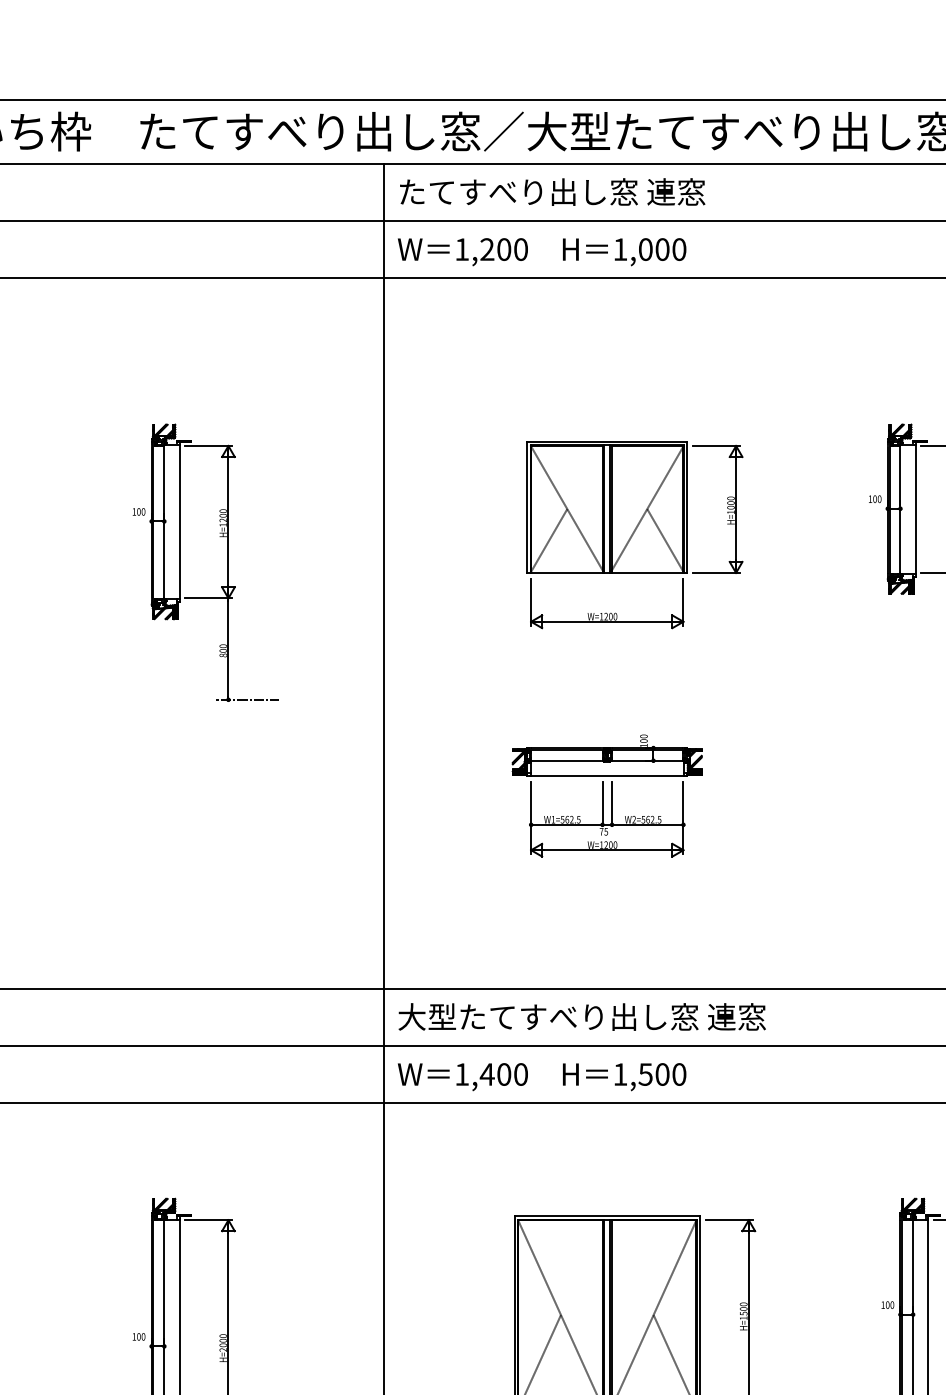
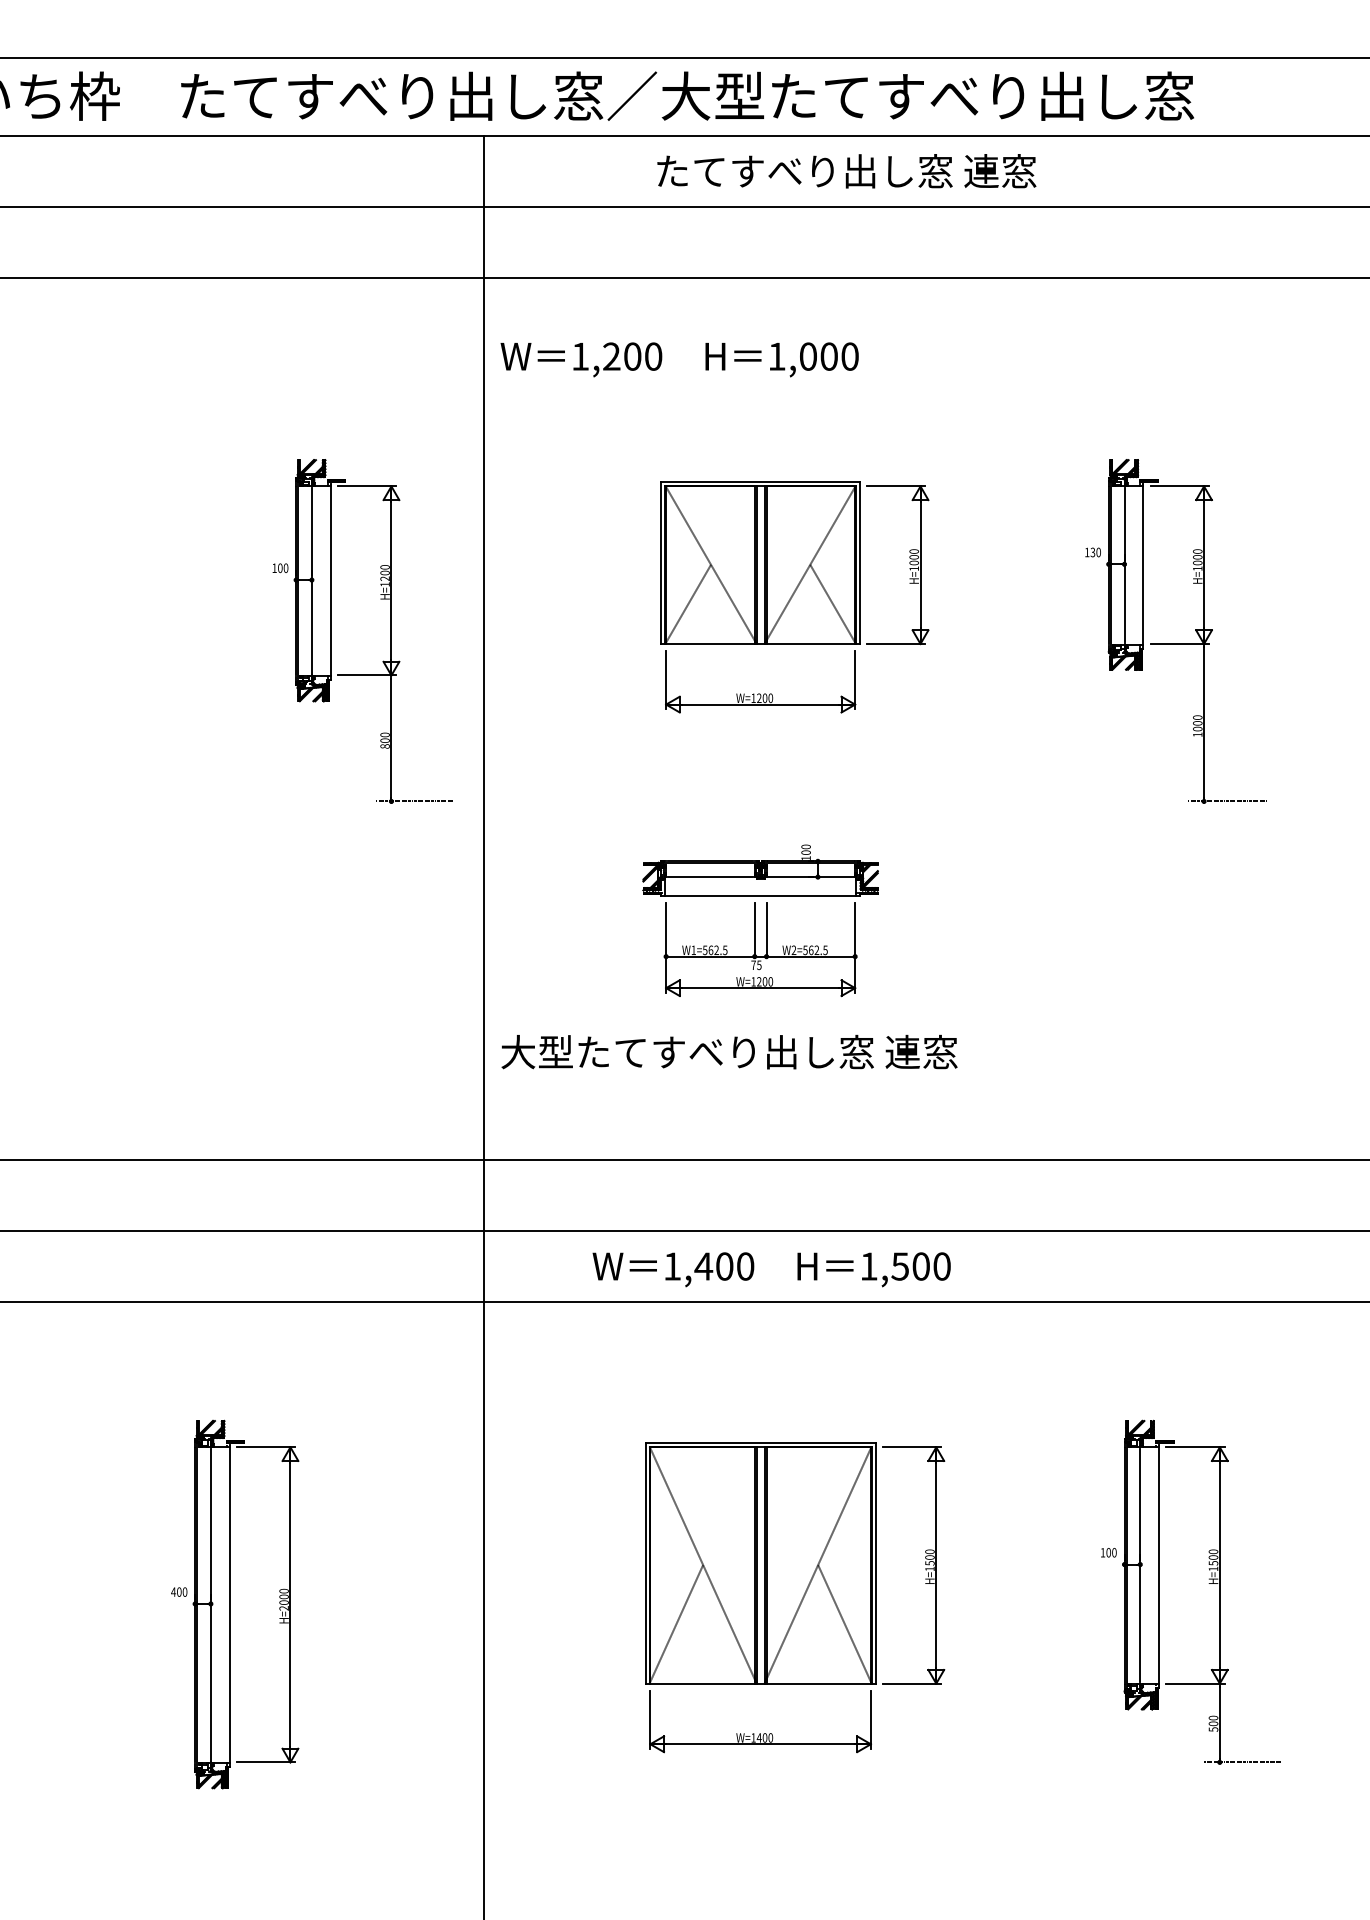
text: (552, 192) -> (846, 171), moved
text: (541, 251) -> (679, 359), moved
text: (874, 499) -> (1092, 552), 100 -> 130
part: (227, 562) -> (390, 631), moved
text: (582, 1016) -> (729, 1051), moved
text: (541, 1076) -> (771, 1269), moved
text: (134, 1336) -> (173, 1591), 100 -> 400

